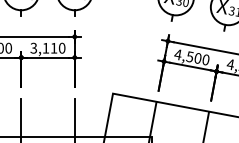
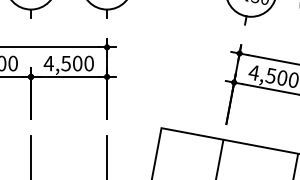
text: (43, 47) -> (62, 62), 3,110 -> 4,500

